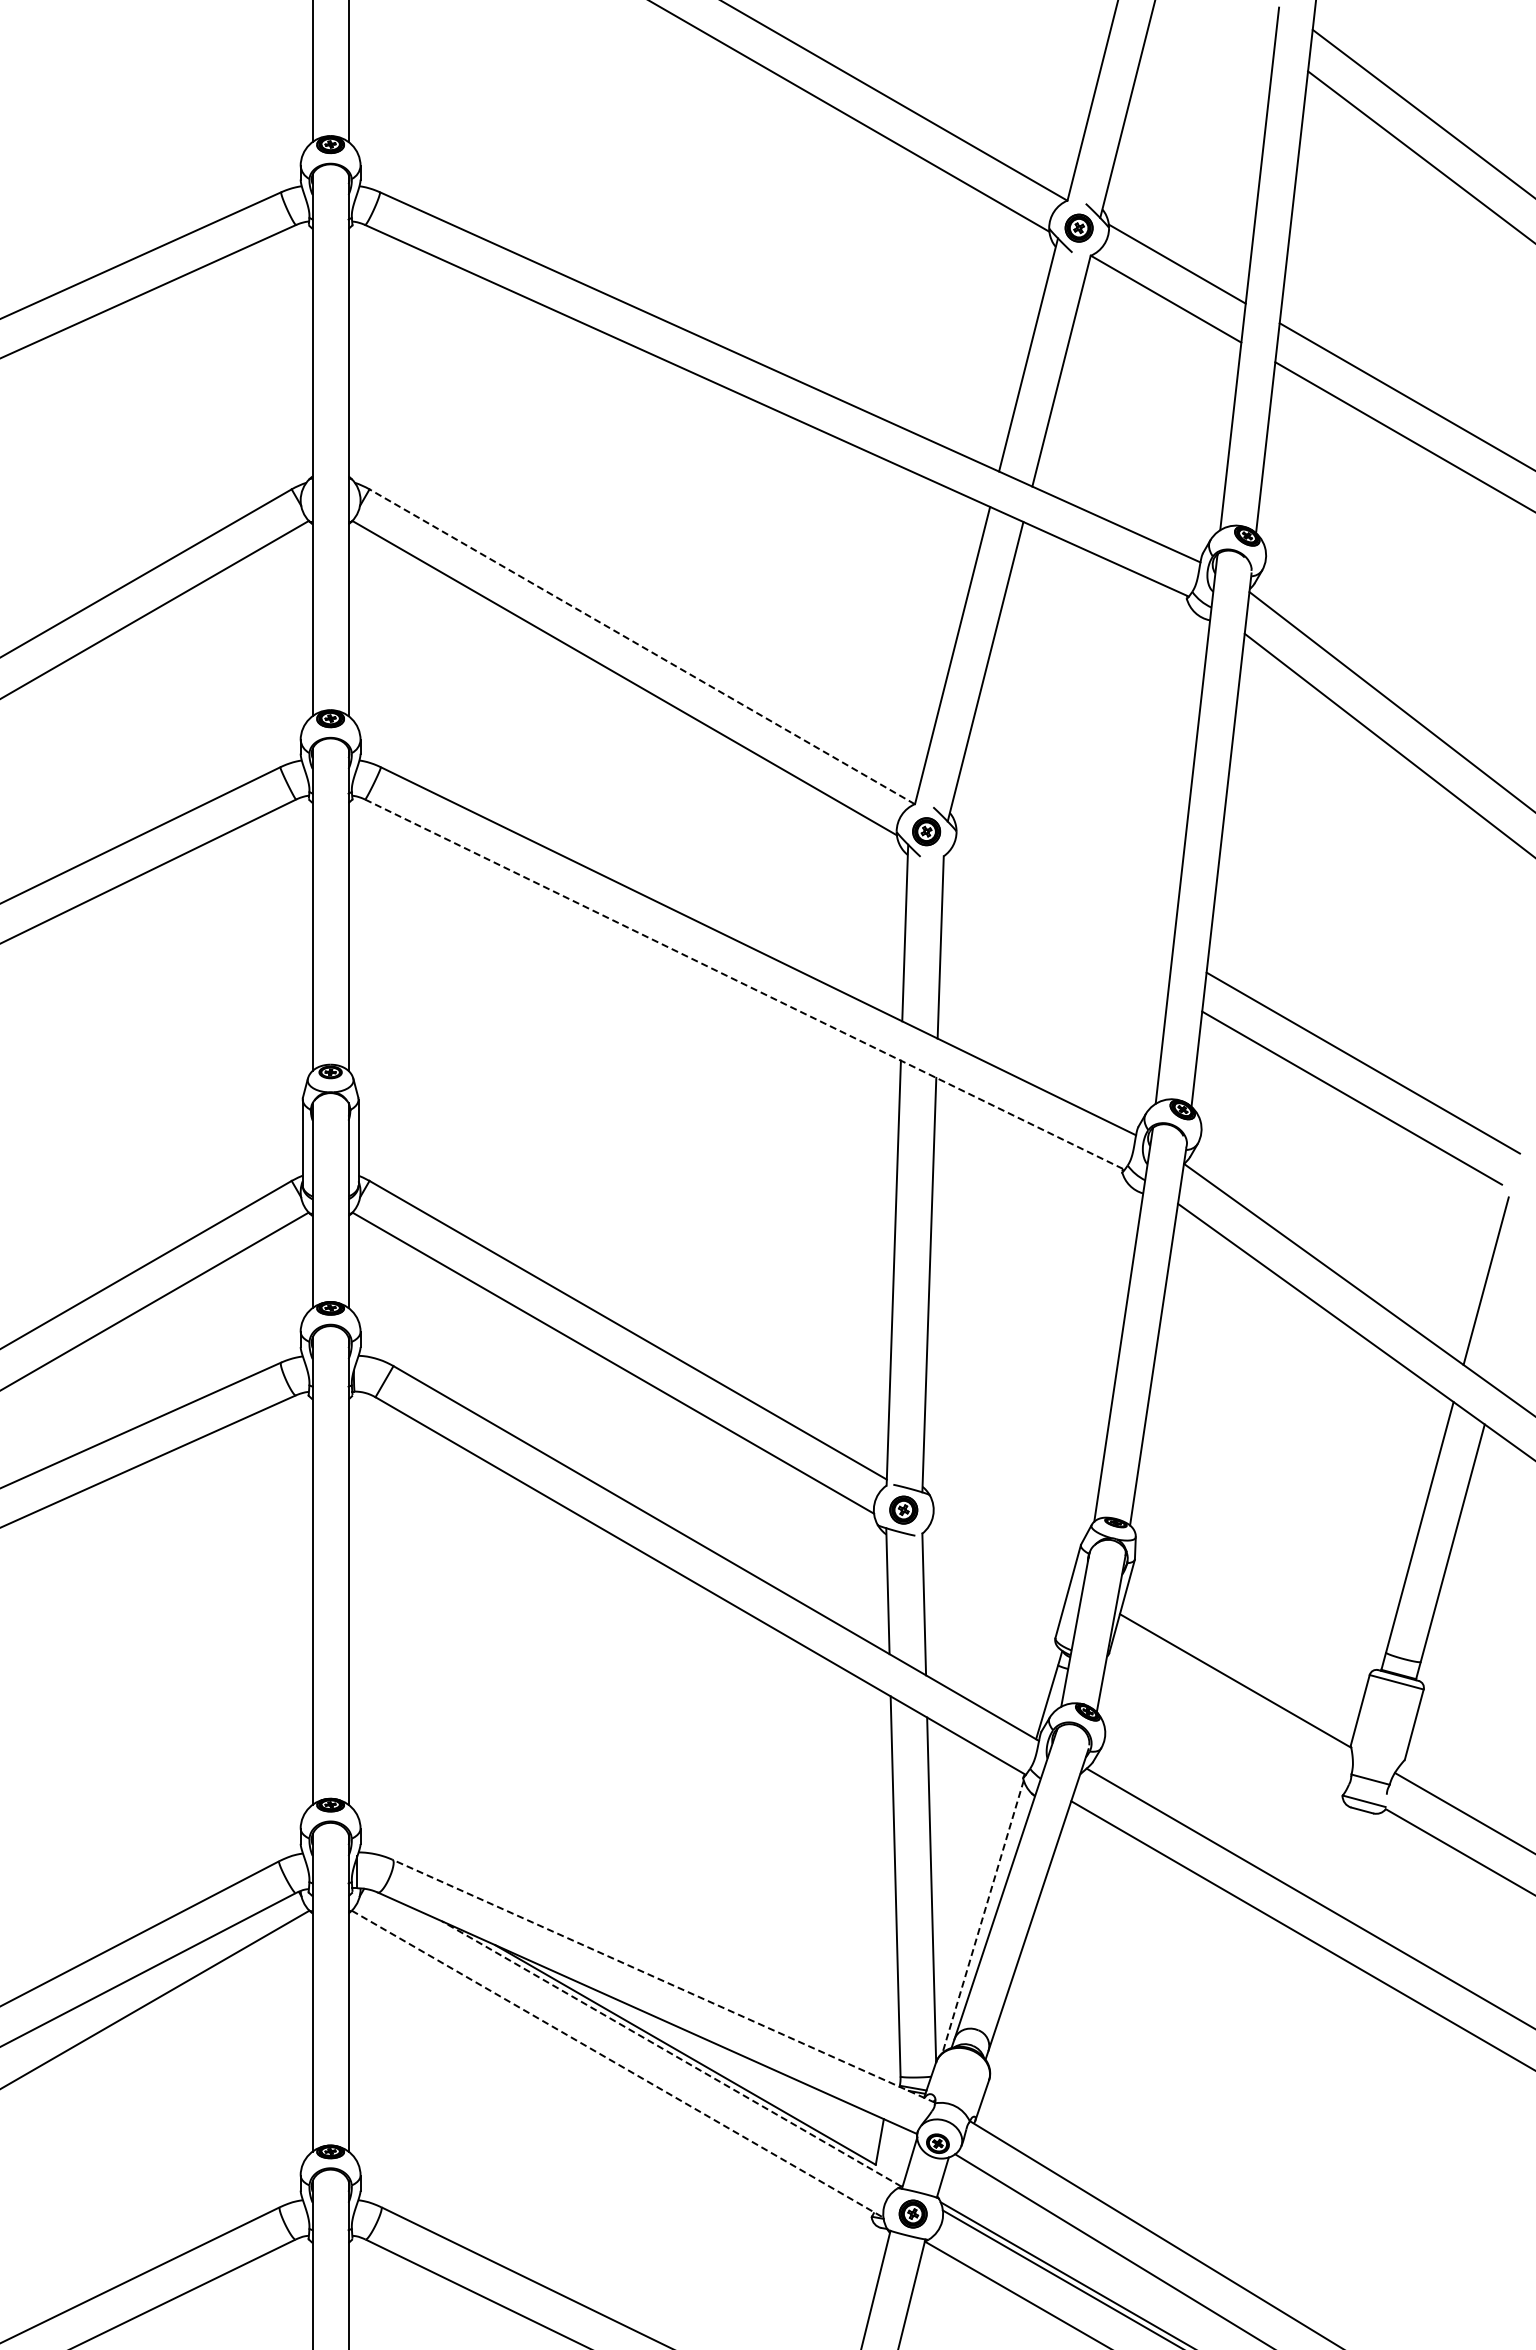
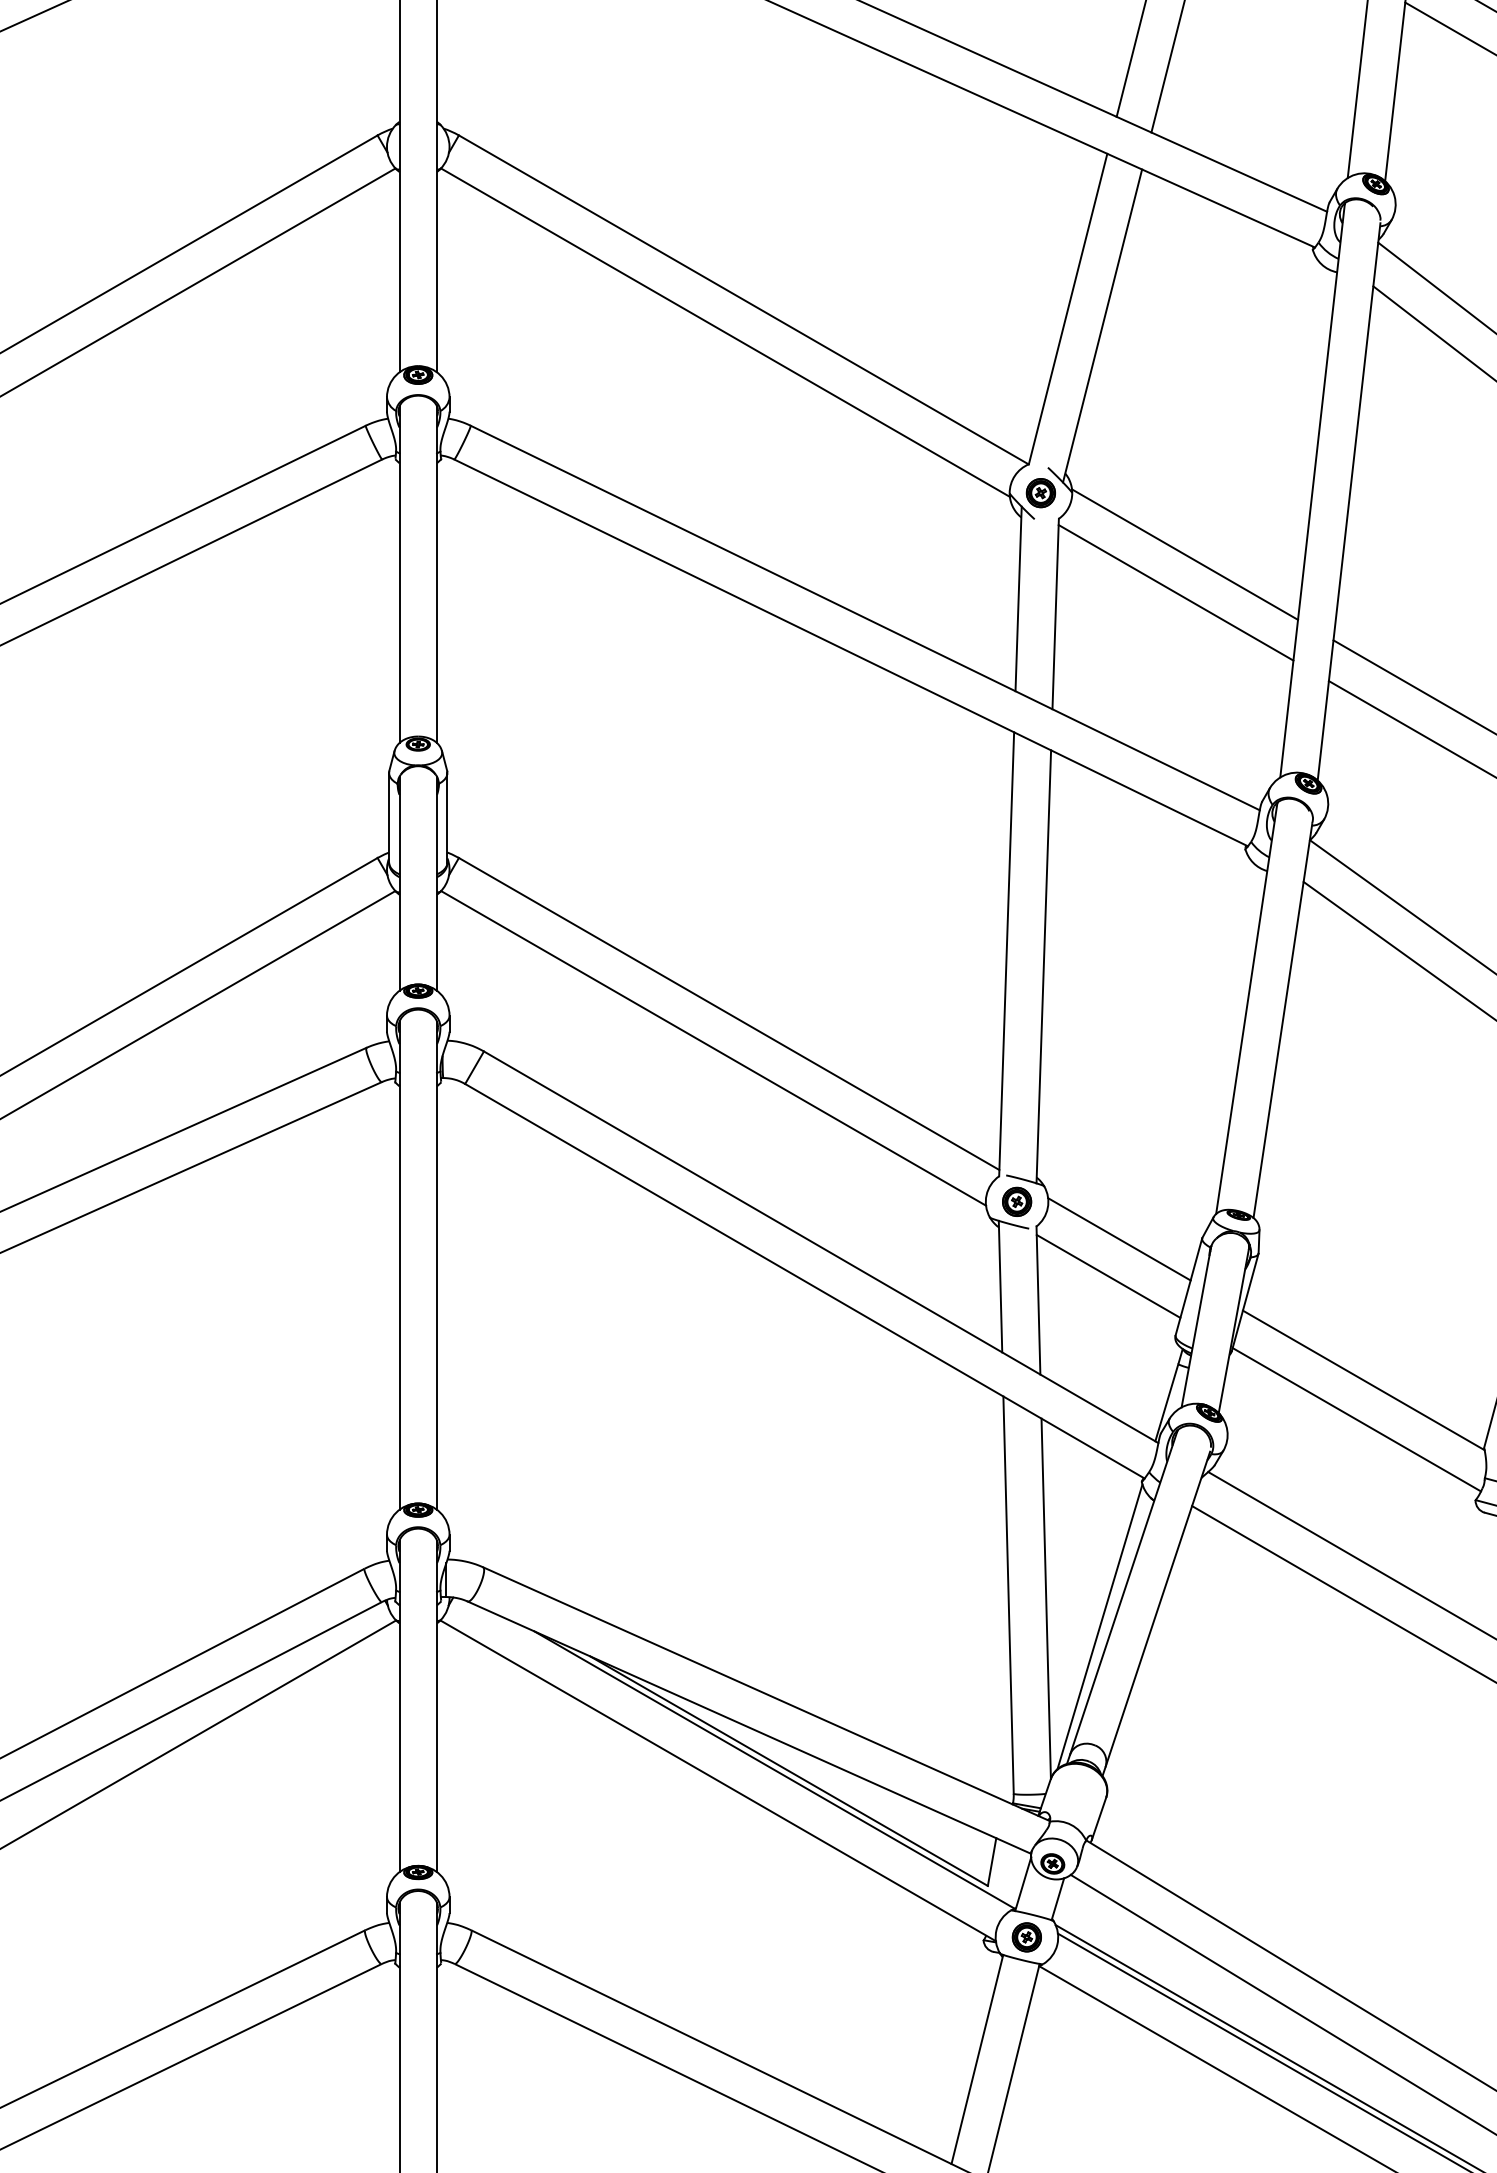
line: (642, 646) -> (744, 299), dashed -> solid
line: (1064, 890) -> (1185, 554), added
line: (1055, 927) -> (1175, 593), added
line: (745, 984) -> (851, 652), dashed -> solid
line: (1001, 1545) -> (1119, 1238), added
line: (991, 1581) -> (1108, 1276), added
line: (1228, 1718) -> (1356, 1419), added
line: (982, 1917) -> (1099, 1627), dashed -> solid
line: (663, 1981) -> (766, 1694), dashed -> solid
line: (671, 2053) -> (774, 1769), dashed -> solid
line: (617, 2064) -> (717, 1781), dashed -> solid

